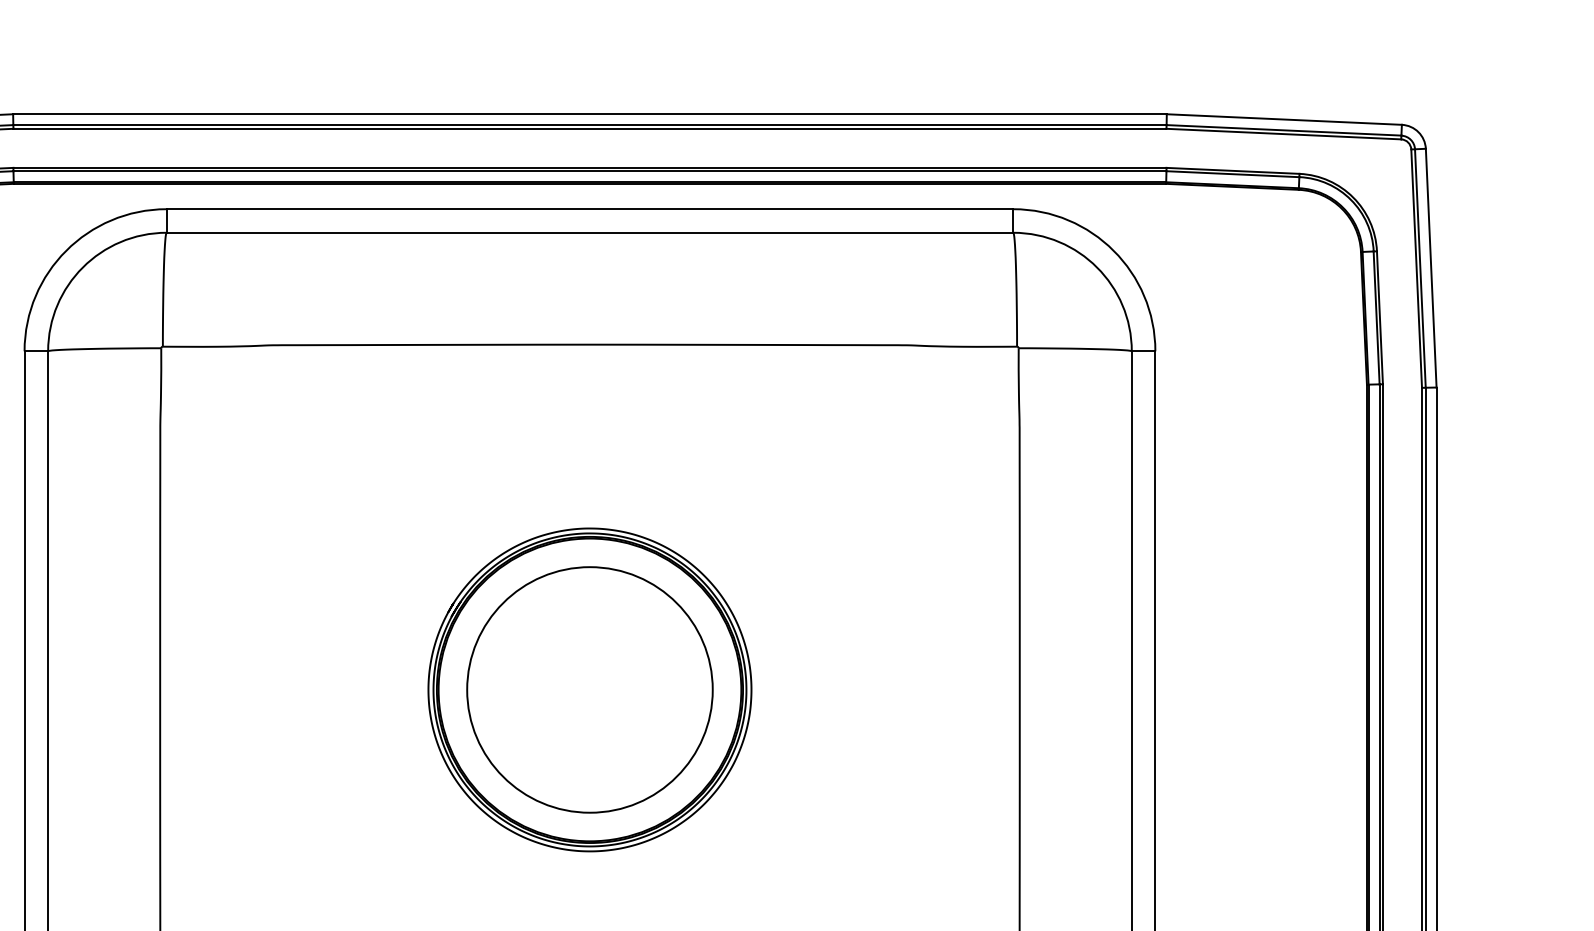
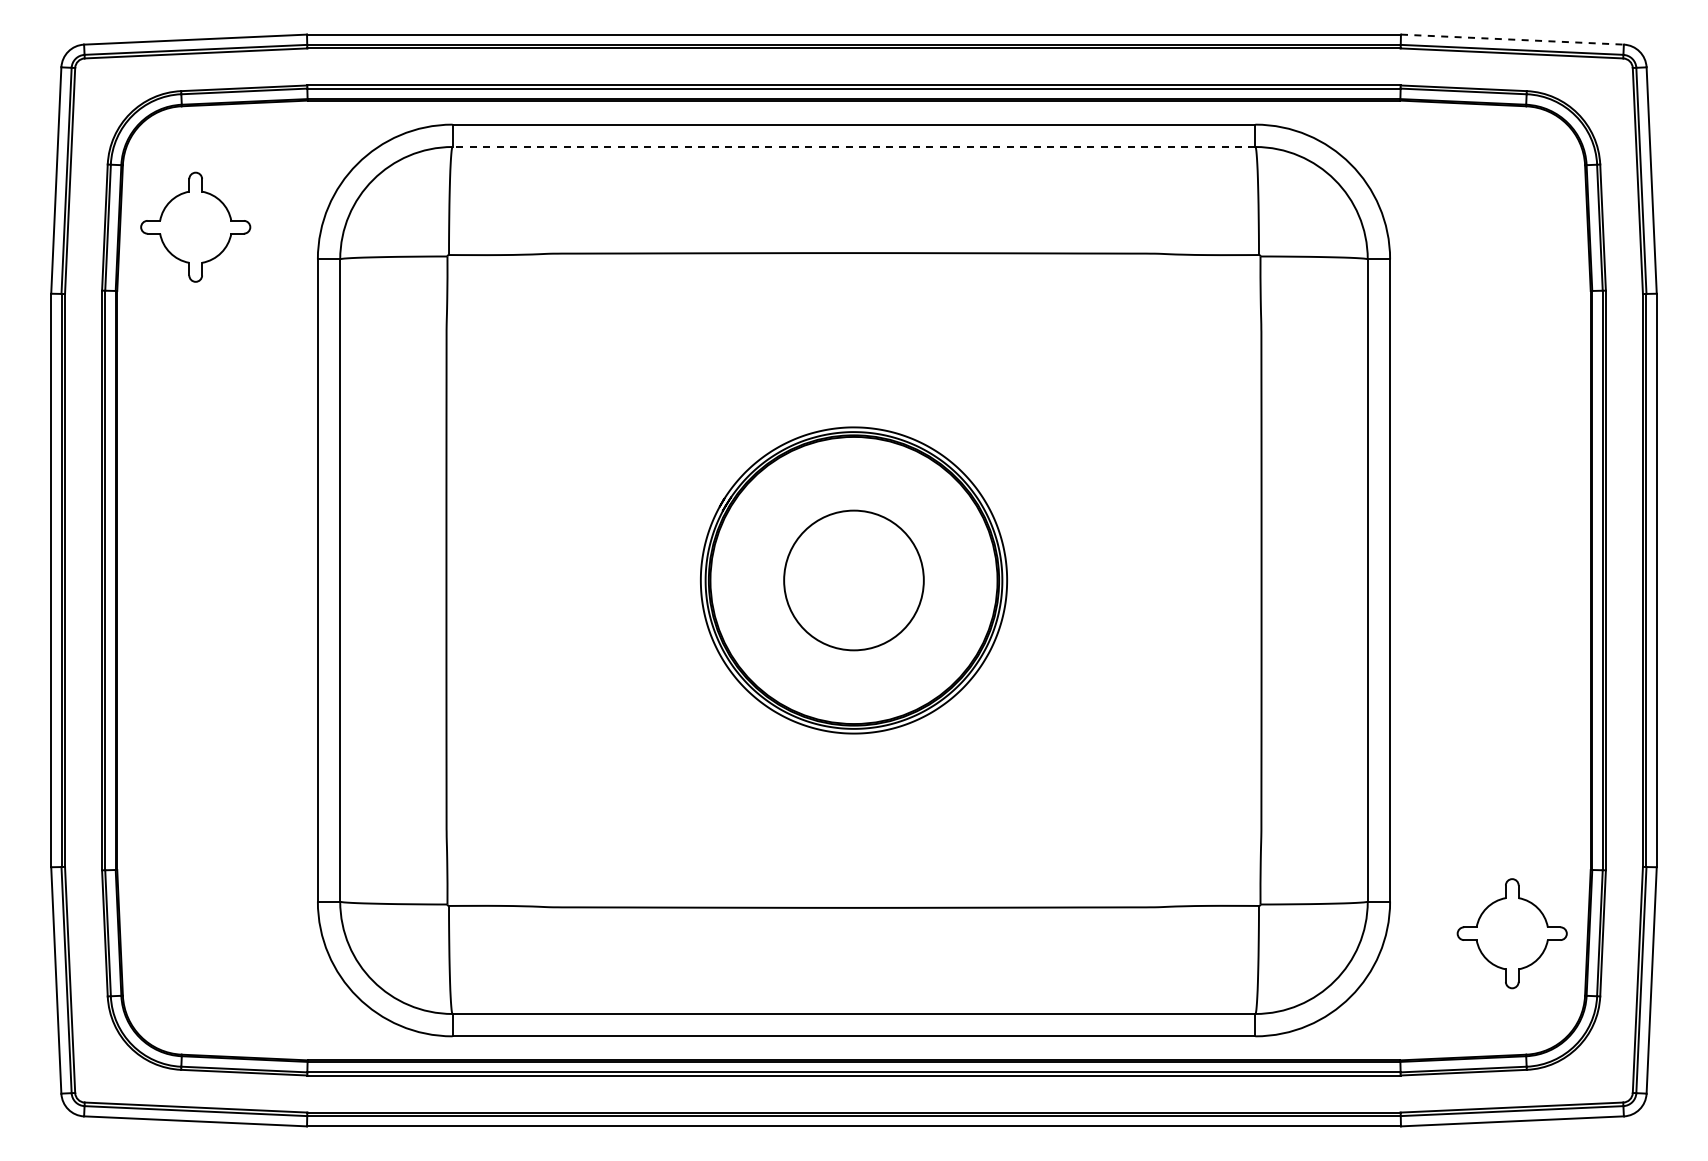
line: (1284, 119) -> (1512, 39), solid -> dashed
line: (589, 233) -> (853, 147), solid -> dashed
circle: (589, 689) -> (853, 580), size x0.6

